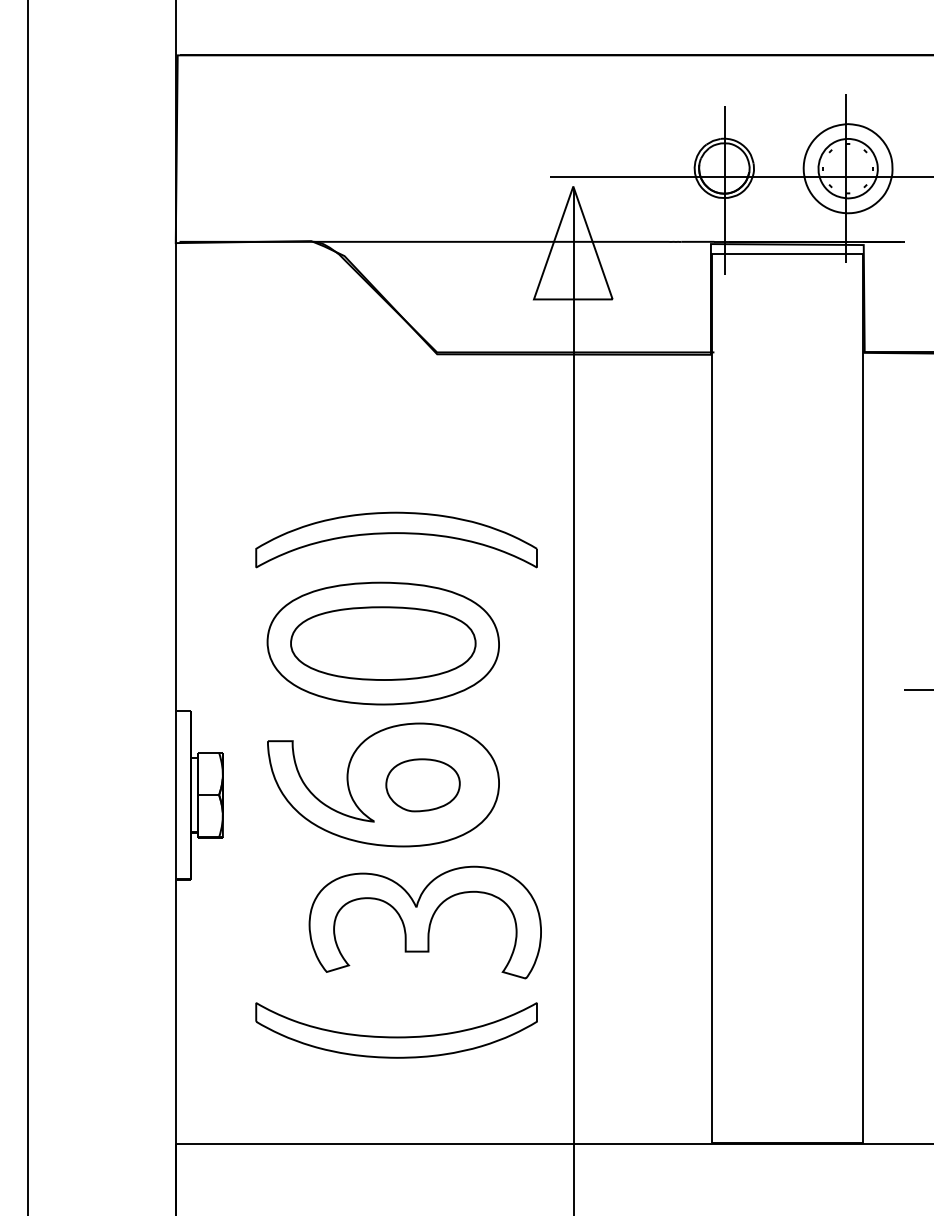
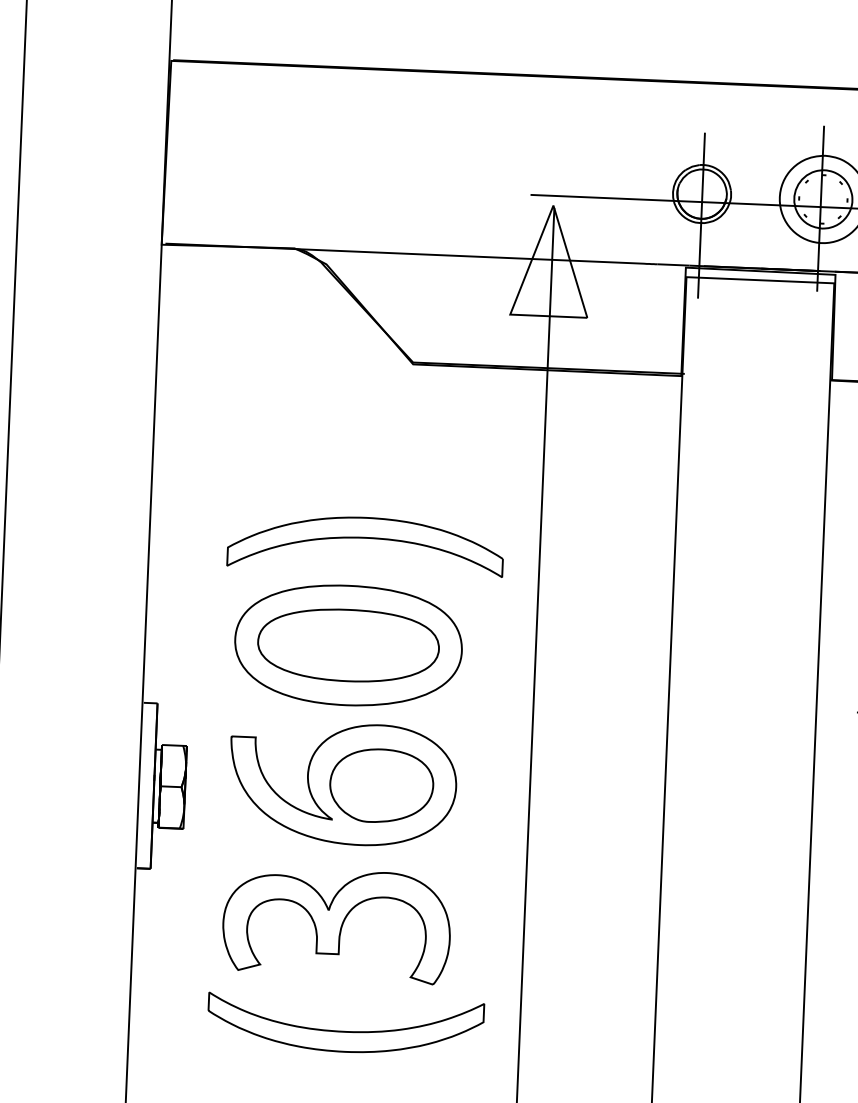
part: (422, 785) -> (381, 786), size x1.43
part: (424, 922) -> (336, 925), moved

